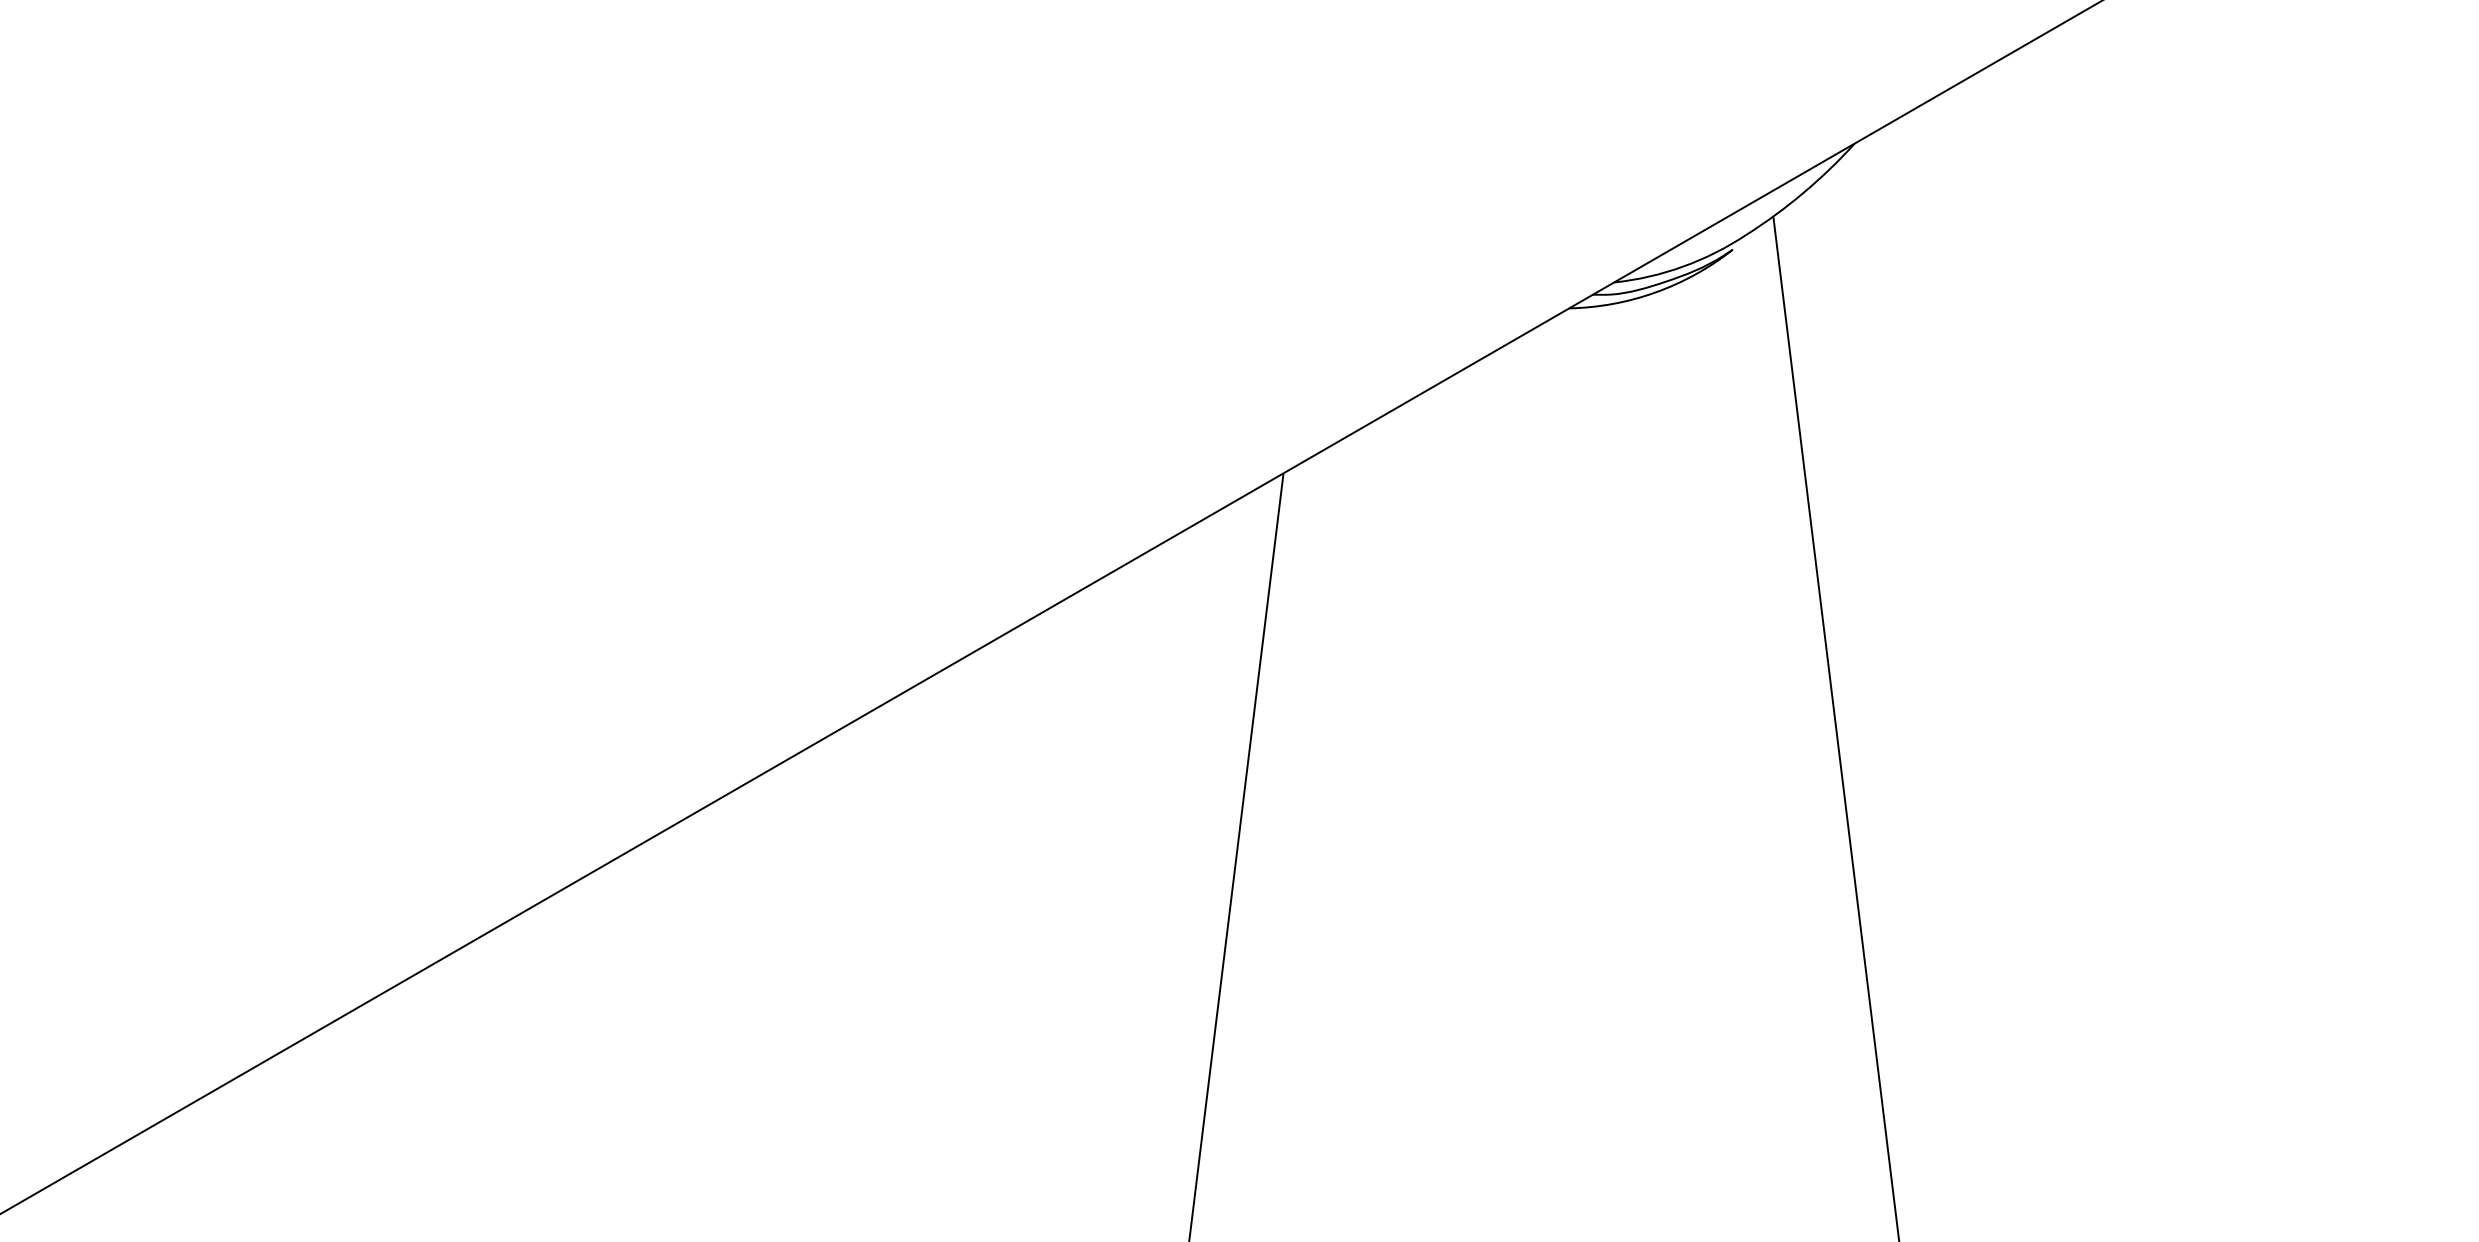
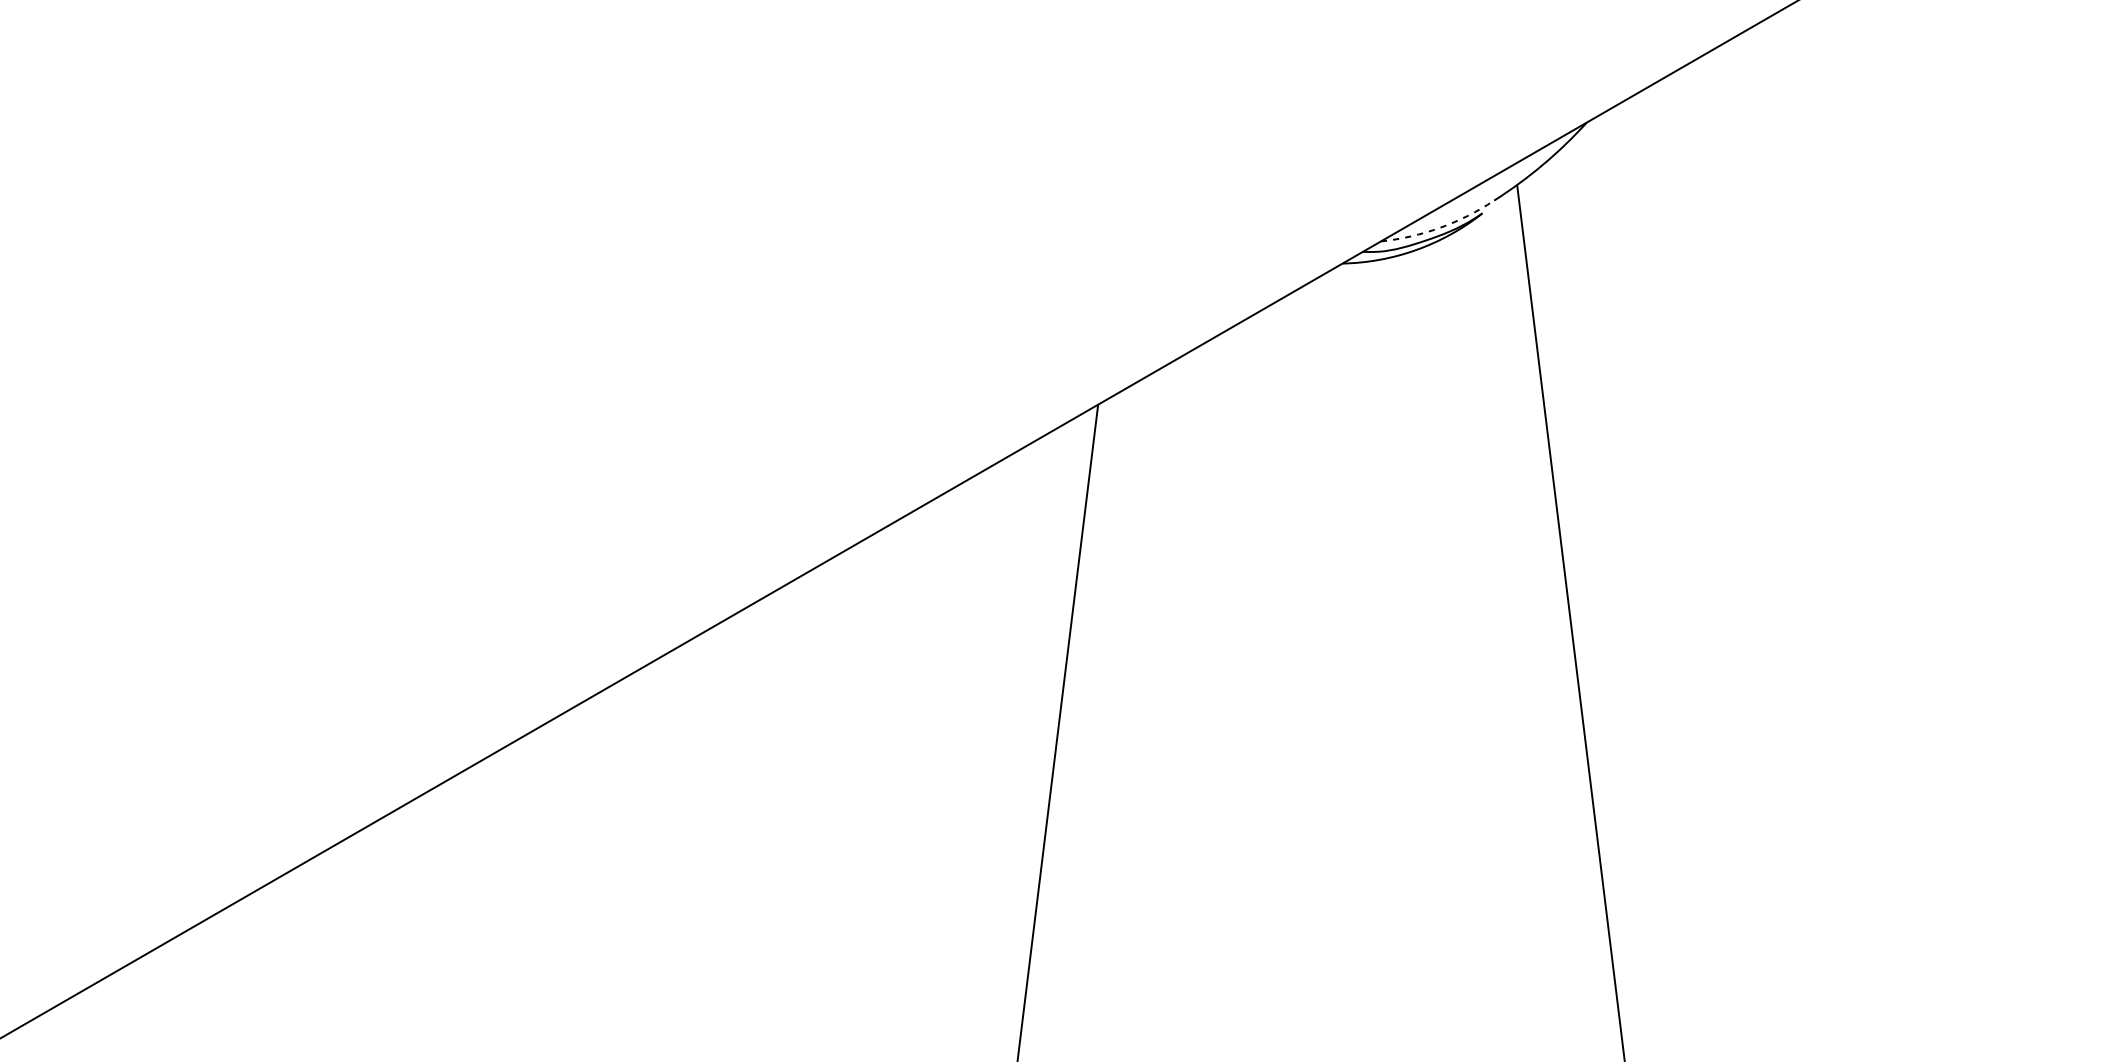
arc: (1683, 266) -> (1440, 227), solid -> dashed

